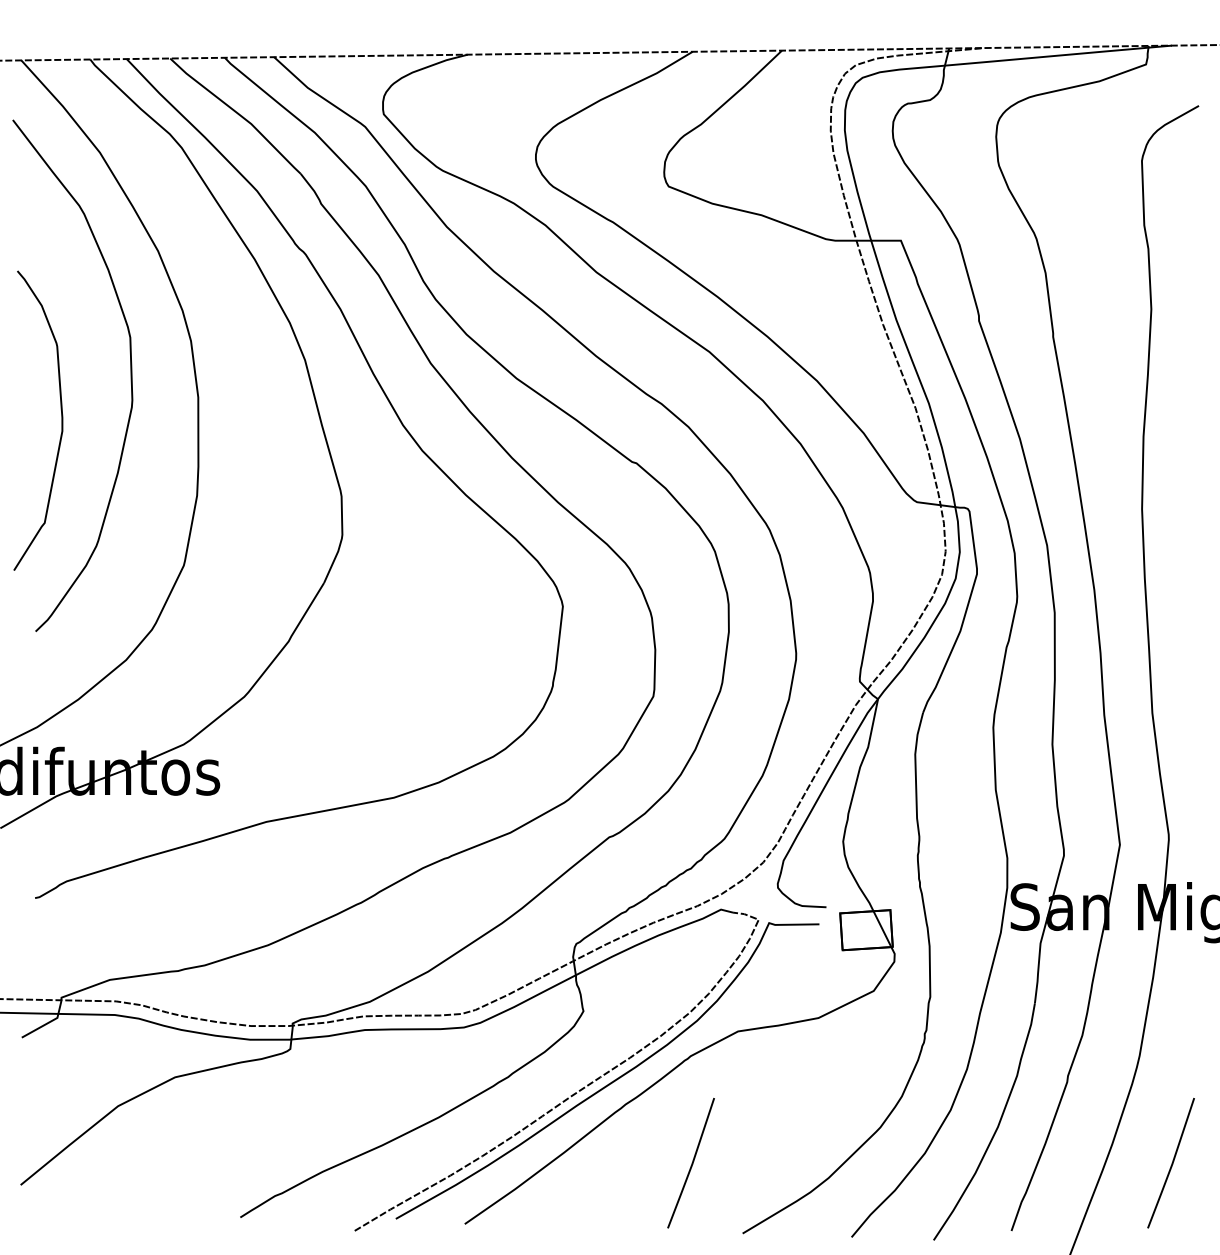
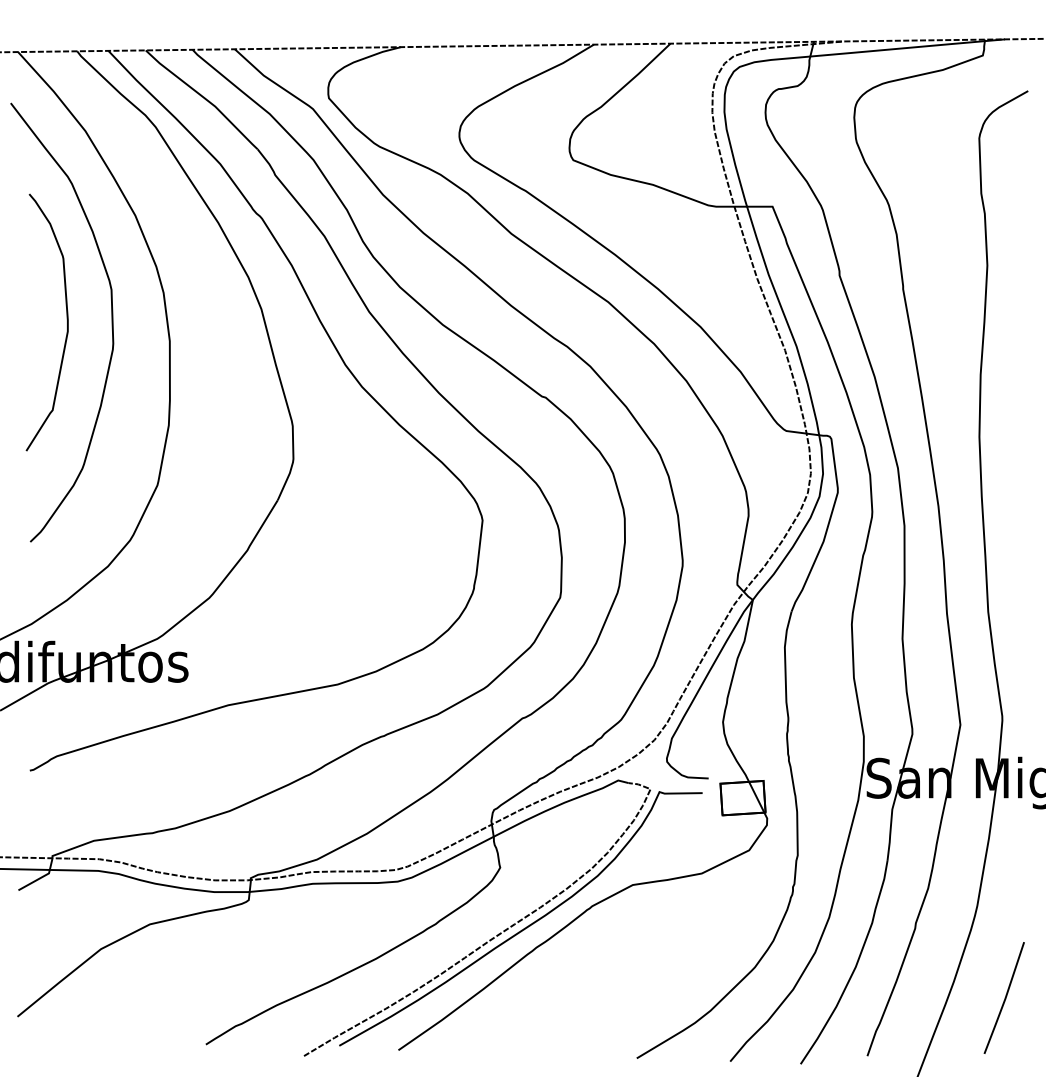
curve: (61, 420) -> (67, 322), moved
line: (691, 1163) -> (592, 998), removed

